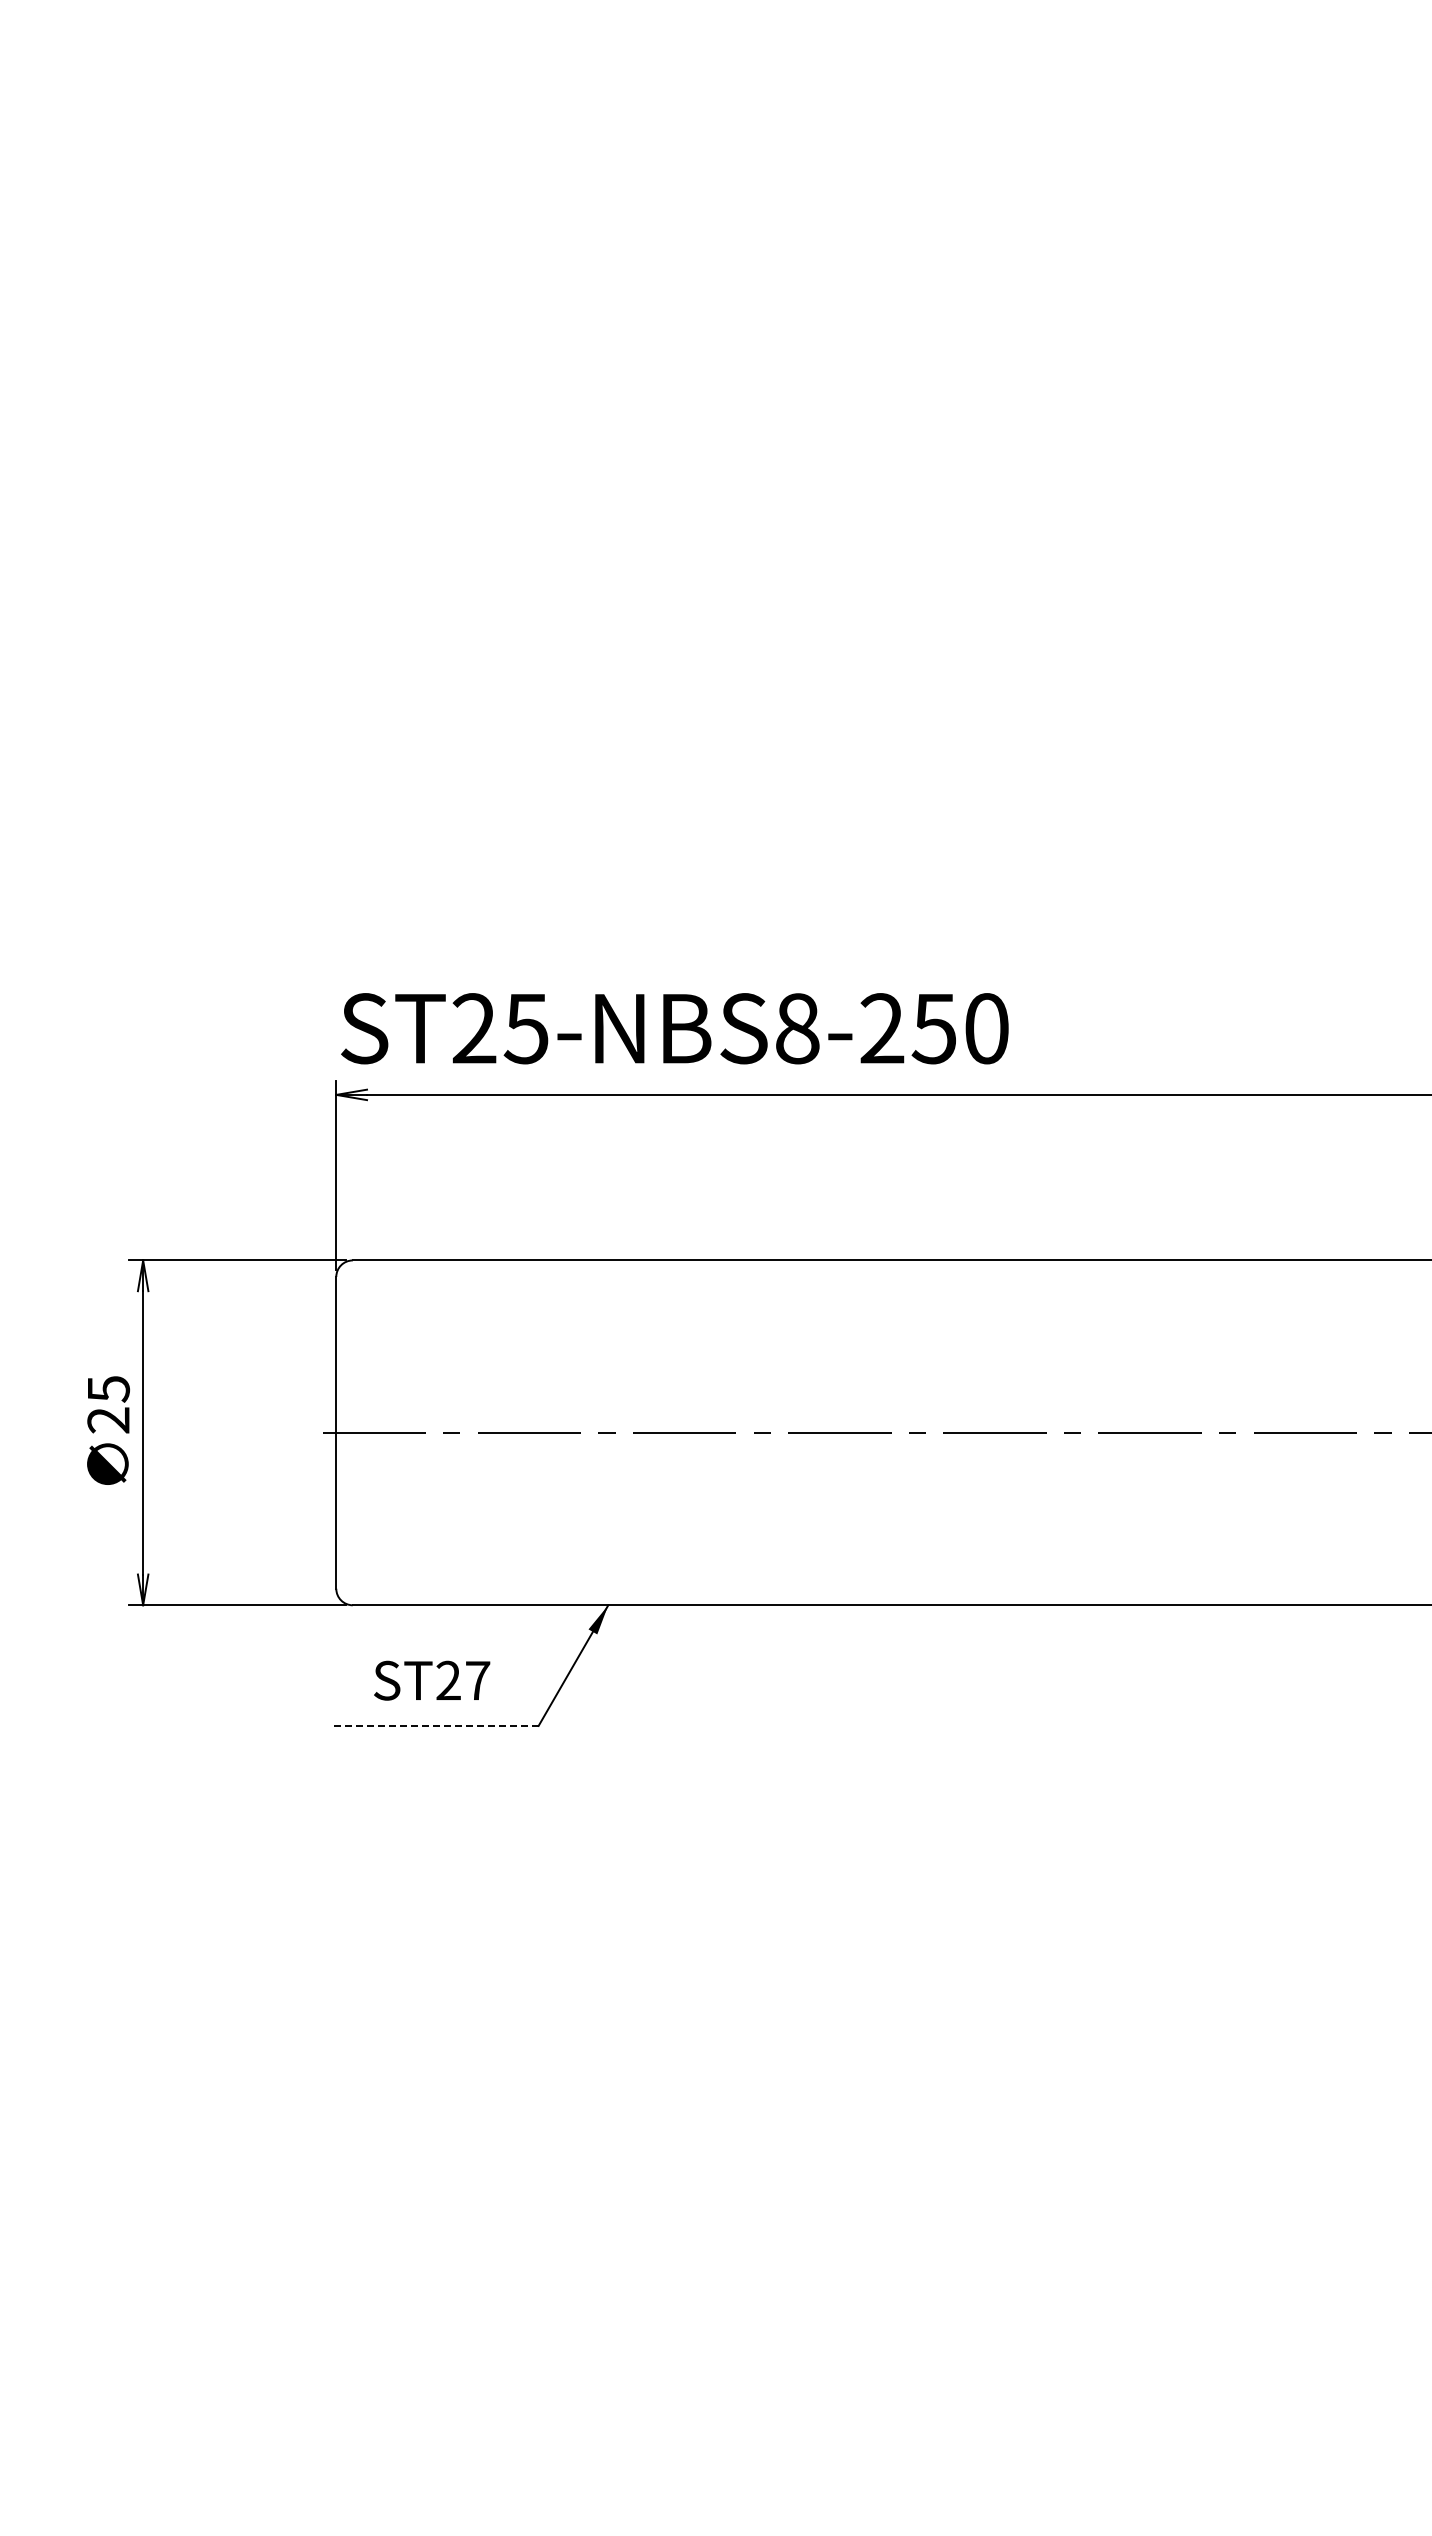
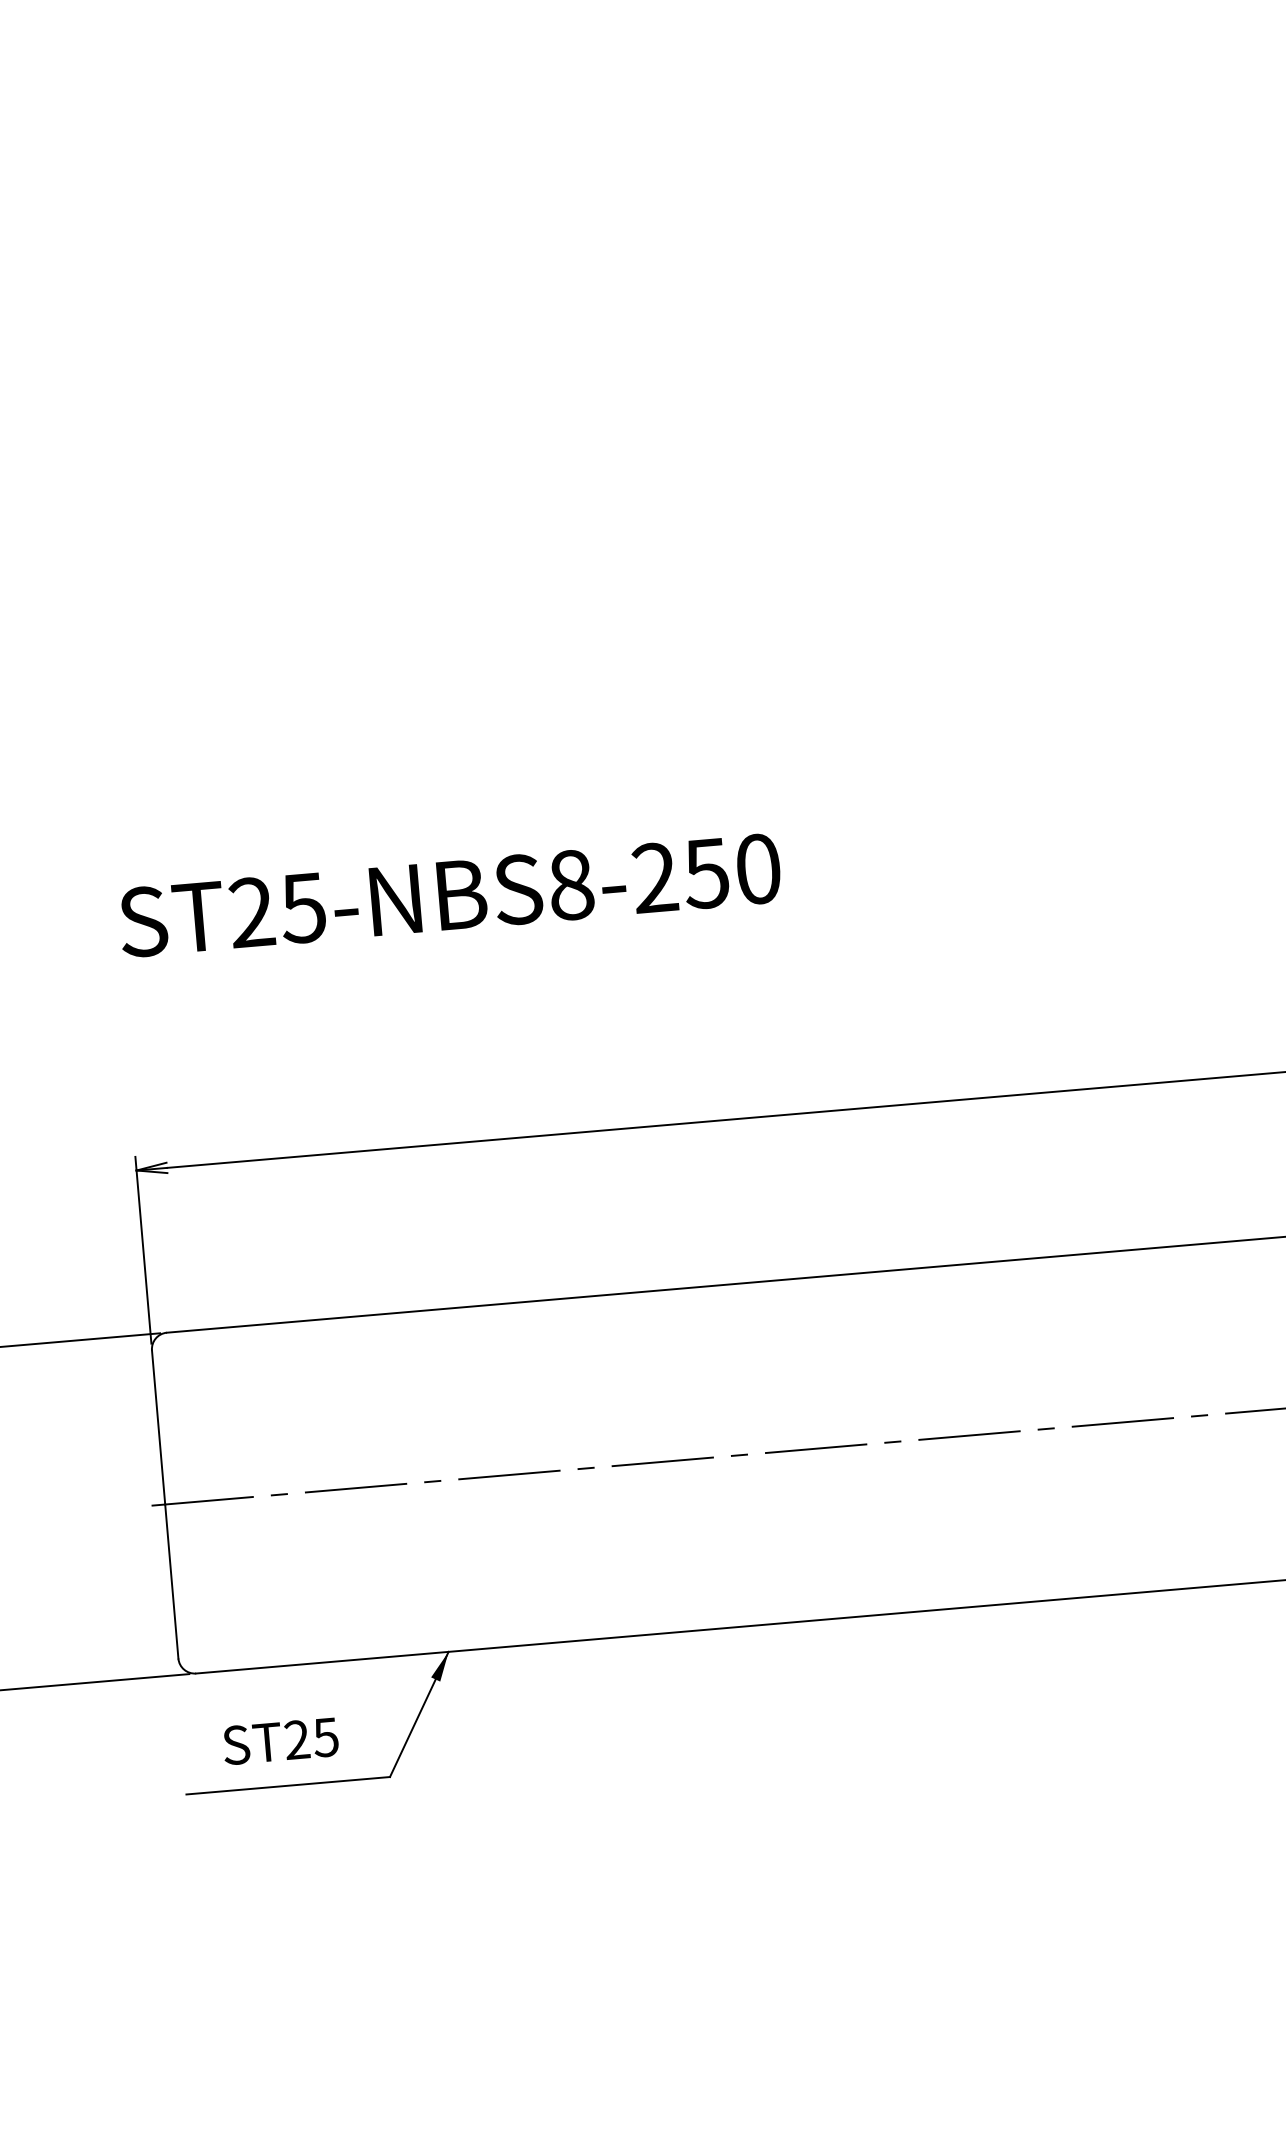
text: (674, 1028) -> (449, 895), moved
text: (477, 1680) -> (325, 1737), ST27 -> ST25
line: (435, 1725) -> (288, 1785), dashed -> solid

